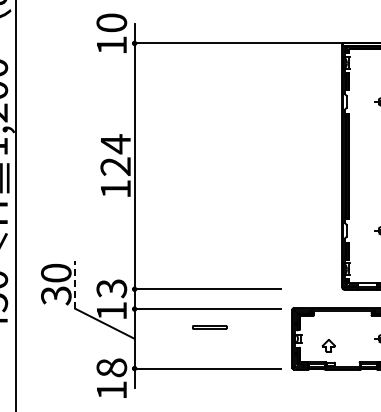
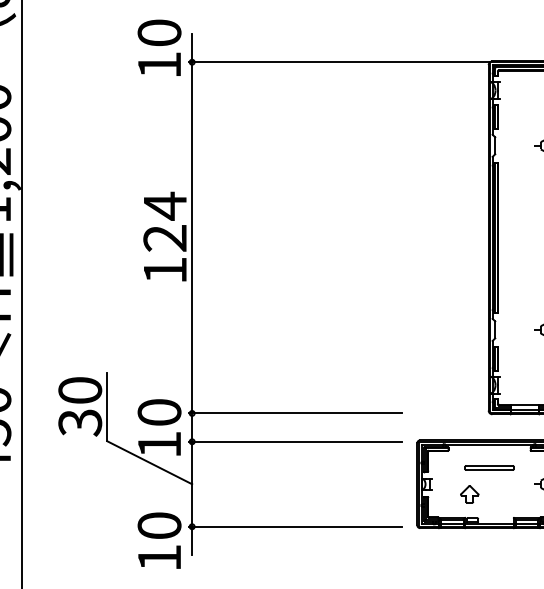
line: (75, 284) -> (107, 406), dashed -> solid
text: (111, 288) -> (159, 412), 13 -> 10
line: (209, 326) -> (489, 466), moved
text: (111, 367) -> (159, 525), 18 -> 10

